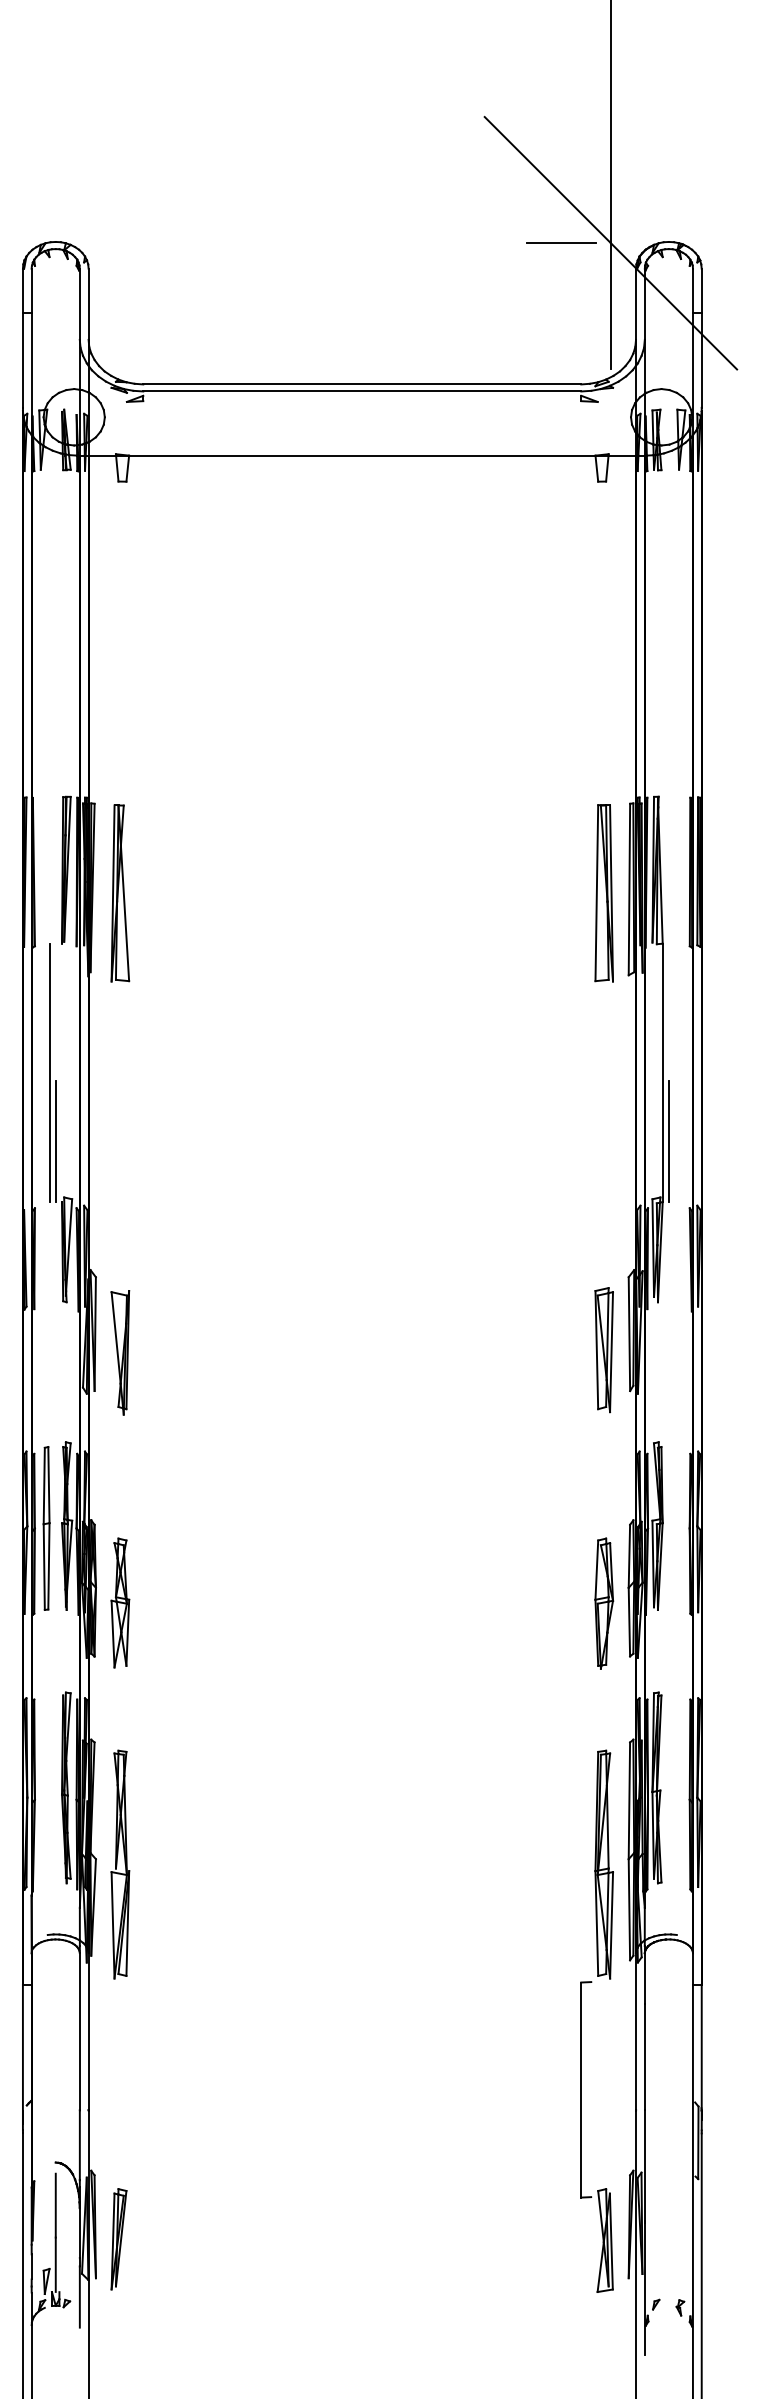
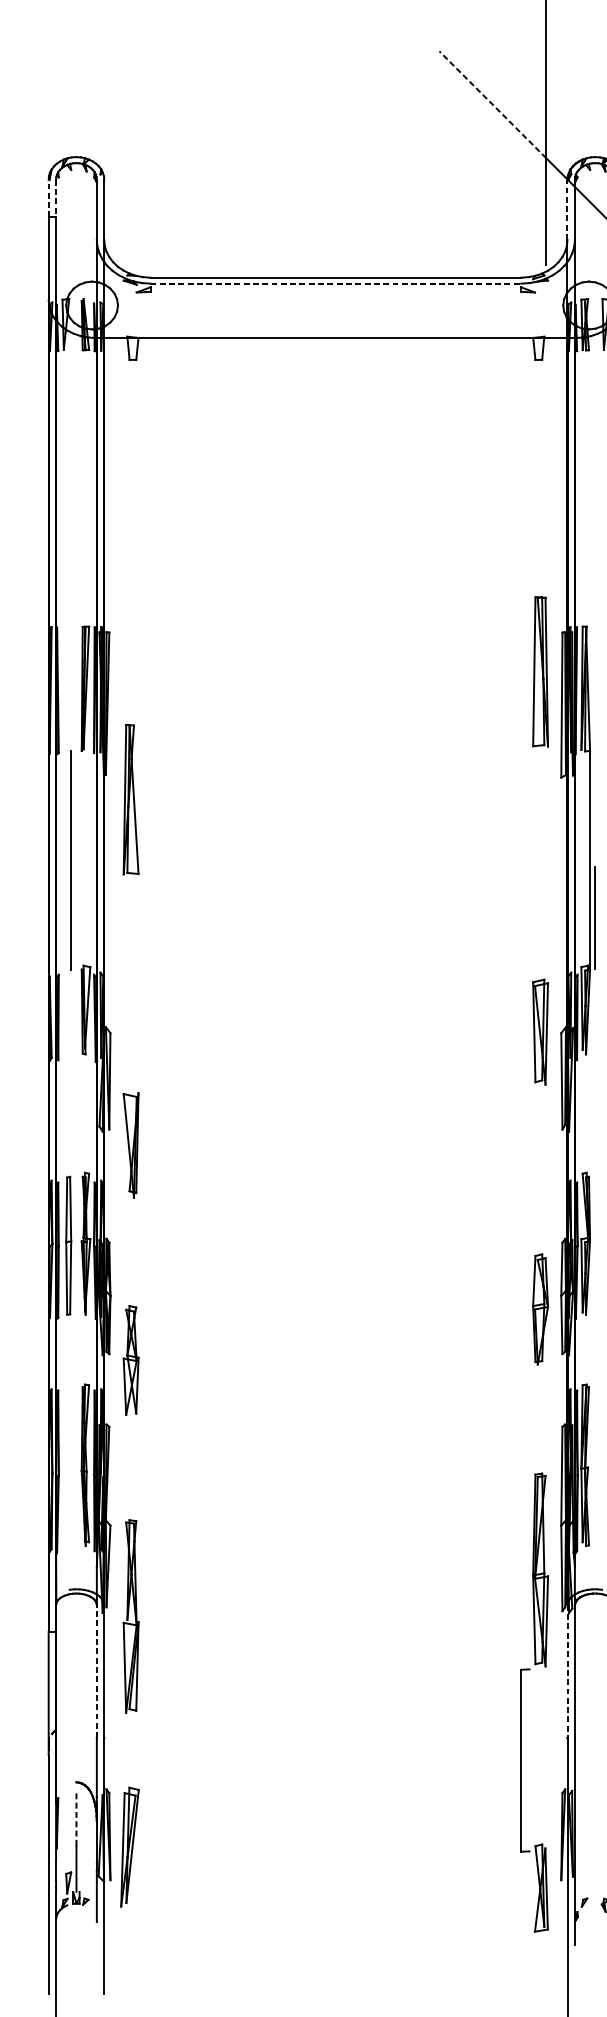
line: (547, 179) -> (492, 104), solid -> dashed
line: (561, 242) -> (504, 157), removed
line: (22, 290) -> (48, 198), solid -> dashed
line: (31, 291) -> (55, 199), solid -> dashed
line: (636, 304) -> (567, 210), solid -> dashed
line: (362, 391) -> (336, 283), solid -> dashed
part: (120, 893) -> (131, 799), moved
part: (603, 893) -> (539, 672), moved
line: (55, 1140) -> (76, 917), removed
part: (603, 1350) -> (539, 1032), moved
part: (120, 1352) -> (131, 1145), moved
part: (120, 1602) -> (131, 1360), moved
part: (120, 1864) -> (131, 1616), moved
part: (581, 2020) -> (521, 1701), moved
line: (79, 2031) -> (96, 1671), solid -> dashed
line: (636, 2031) -> (567, 1671), solid -> dashed
line: (55, 2205) -> (76, 1818), solid -> dashed
part: (118, 2239) -> (129, 1847), size x1.4

